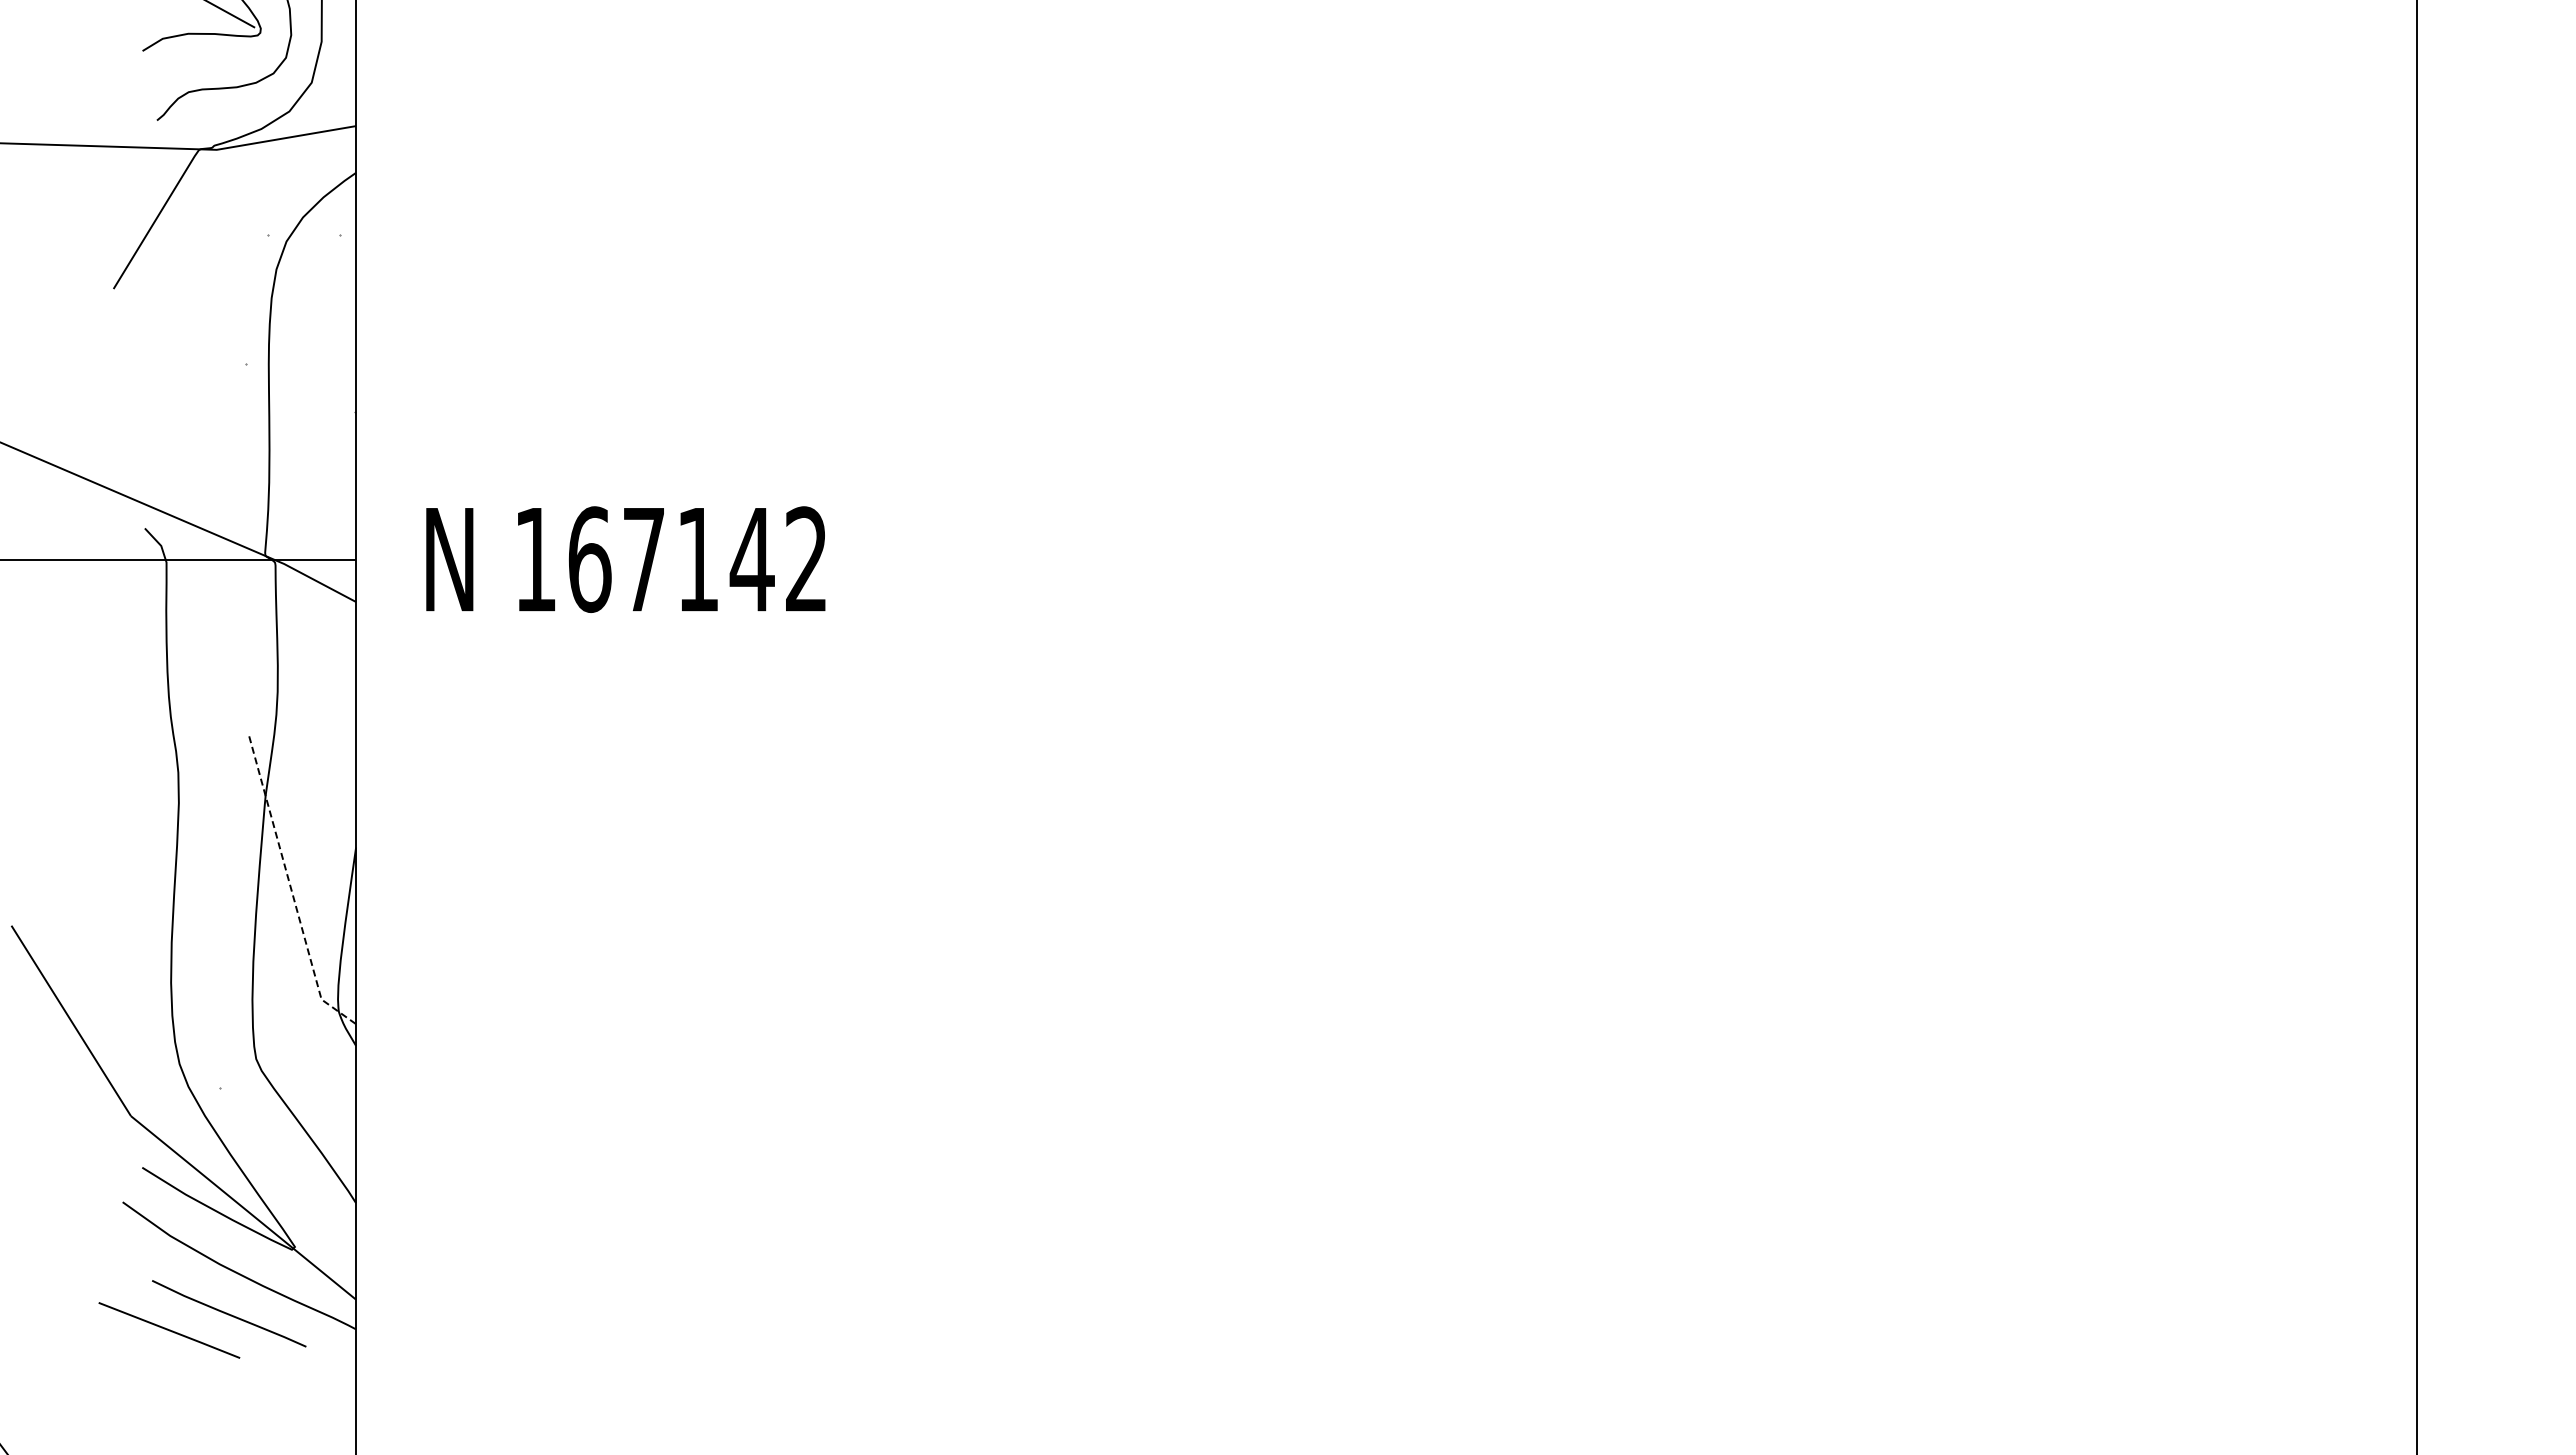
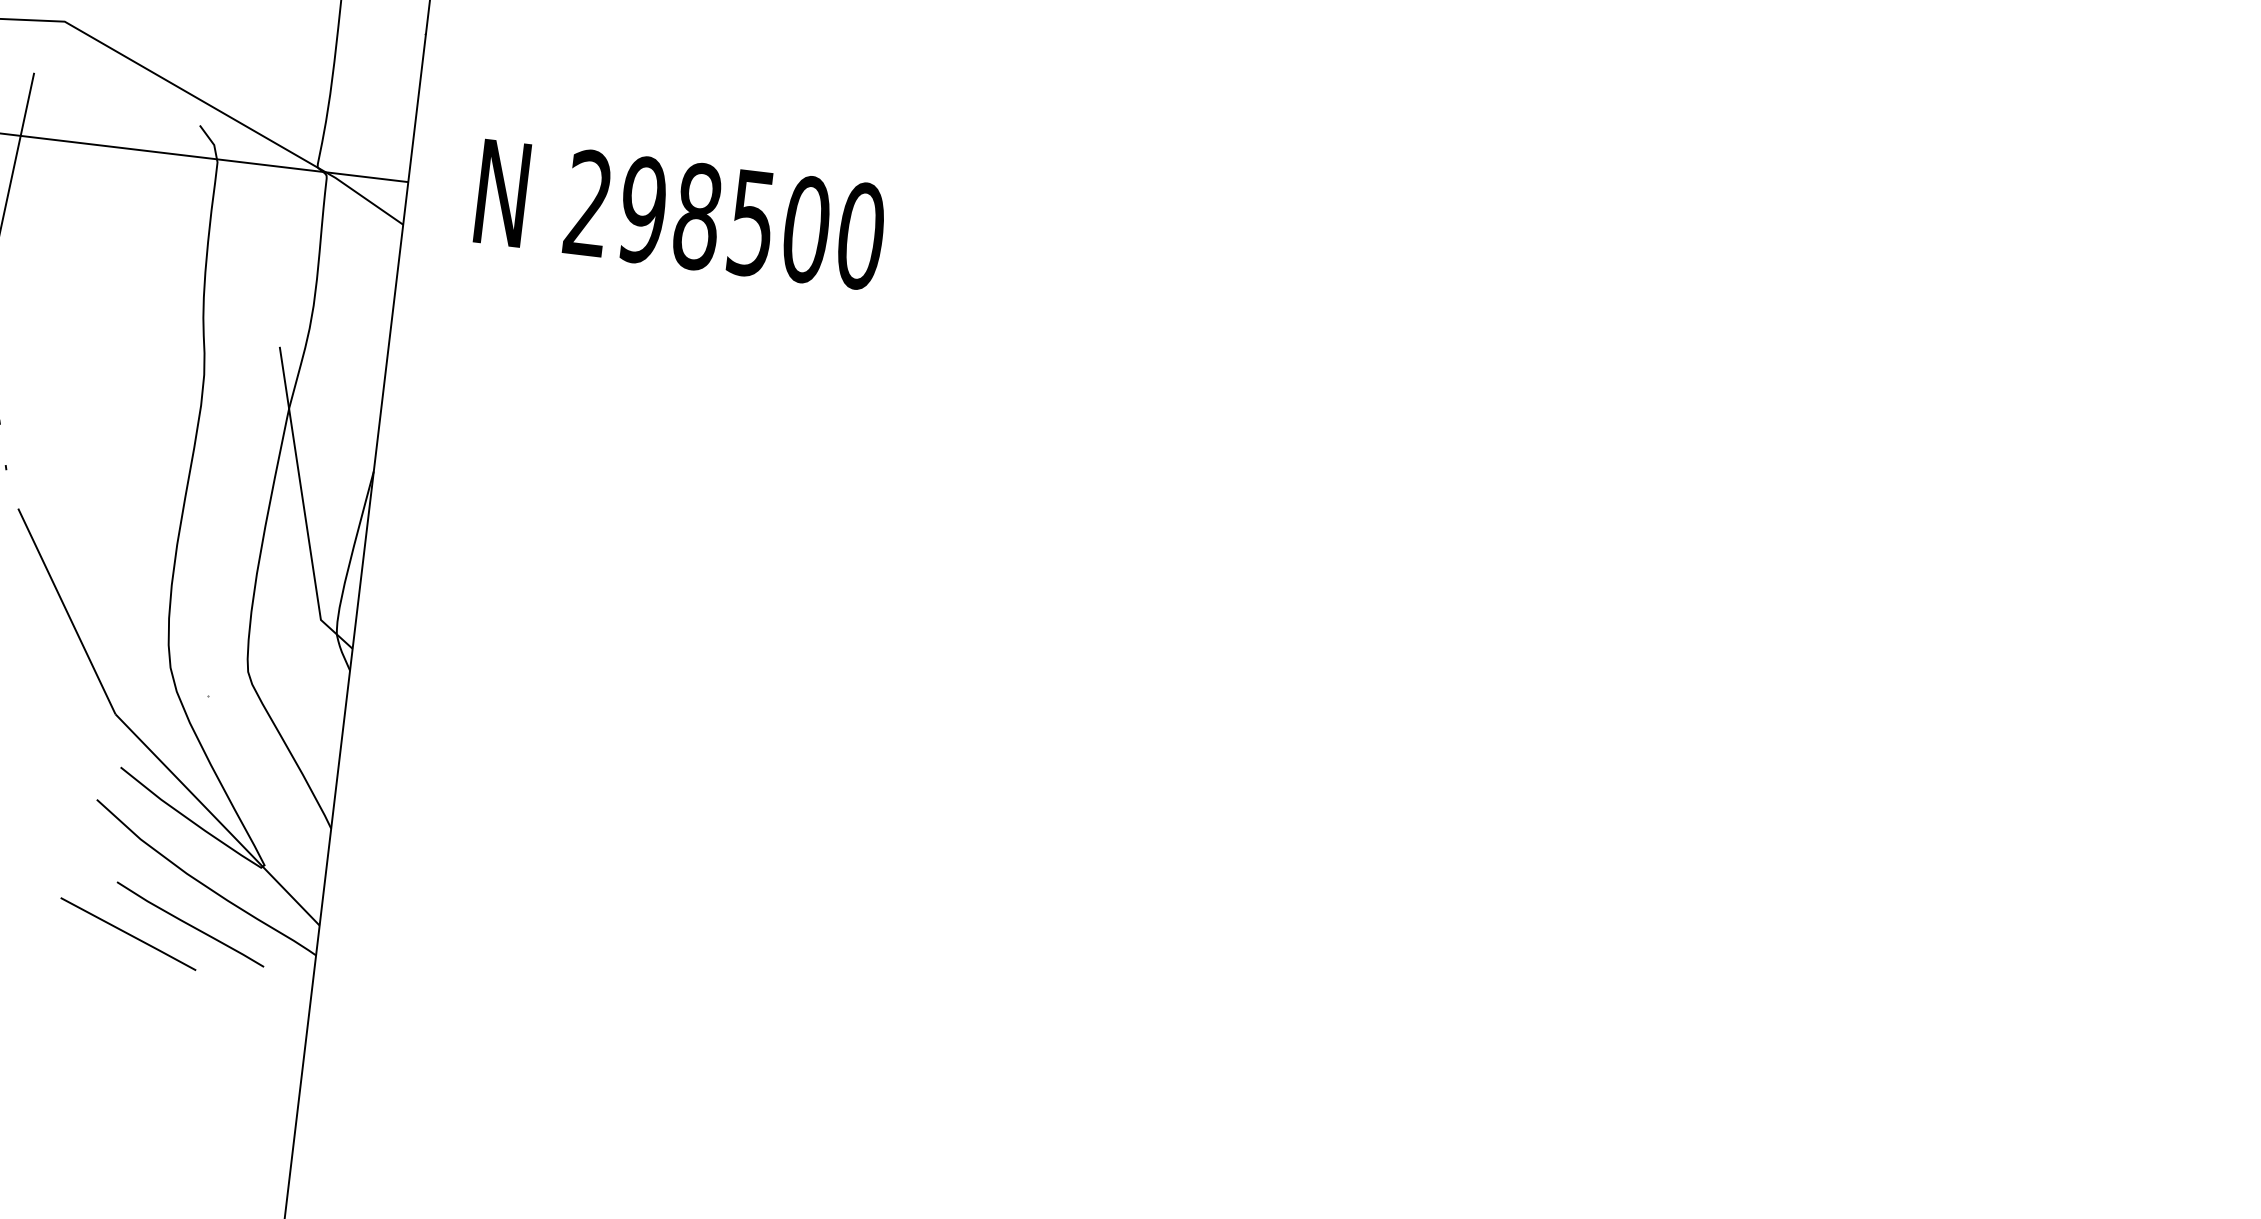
text: (671, 559) -> (725, 219), 167142 -> 298500
line: (291, 889) -> (303, 505), dashed -> solid

